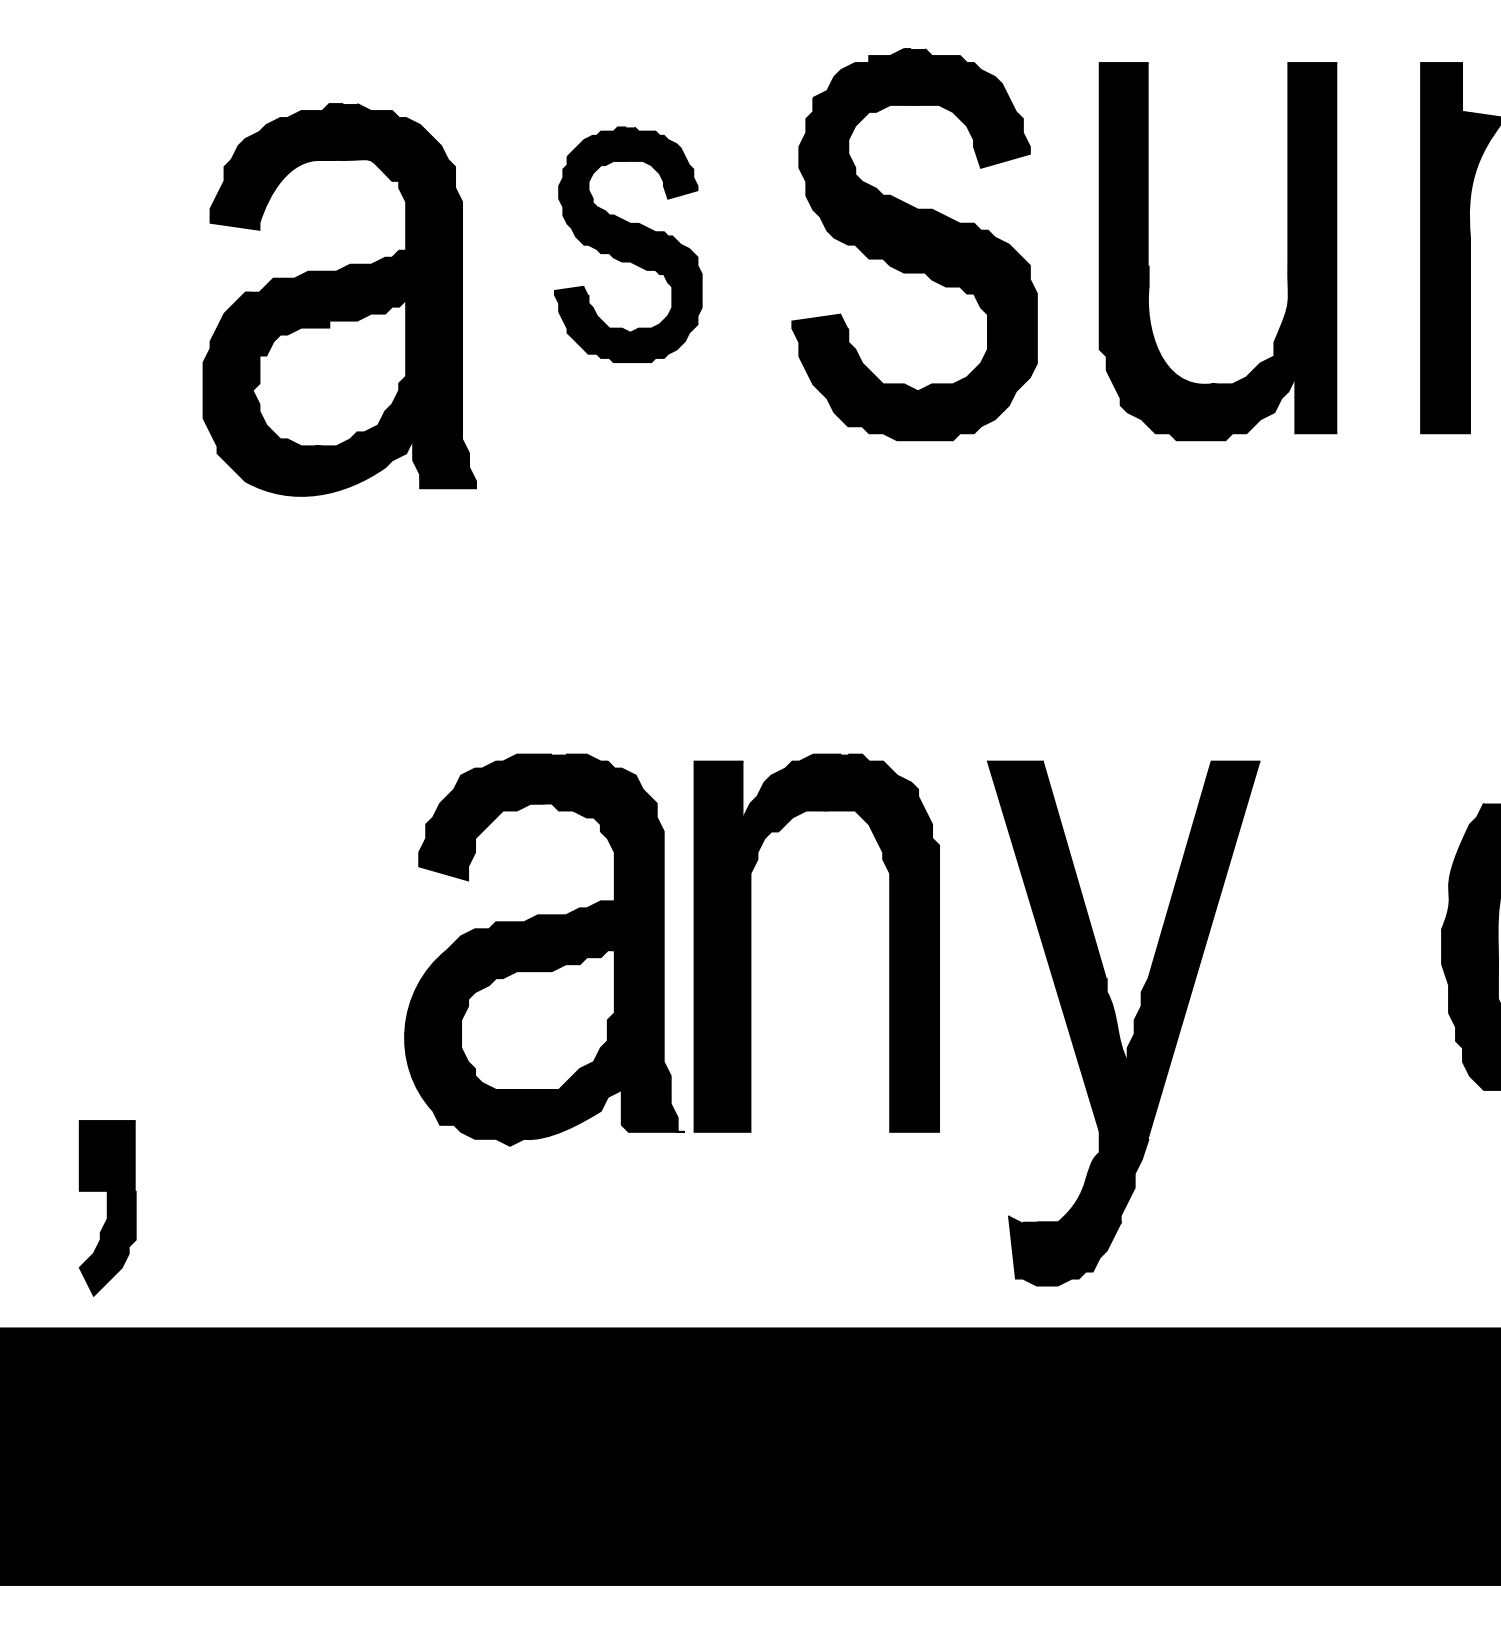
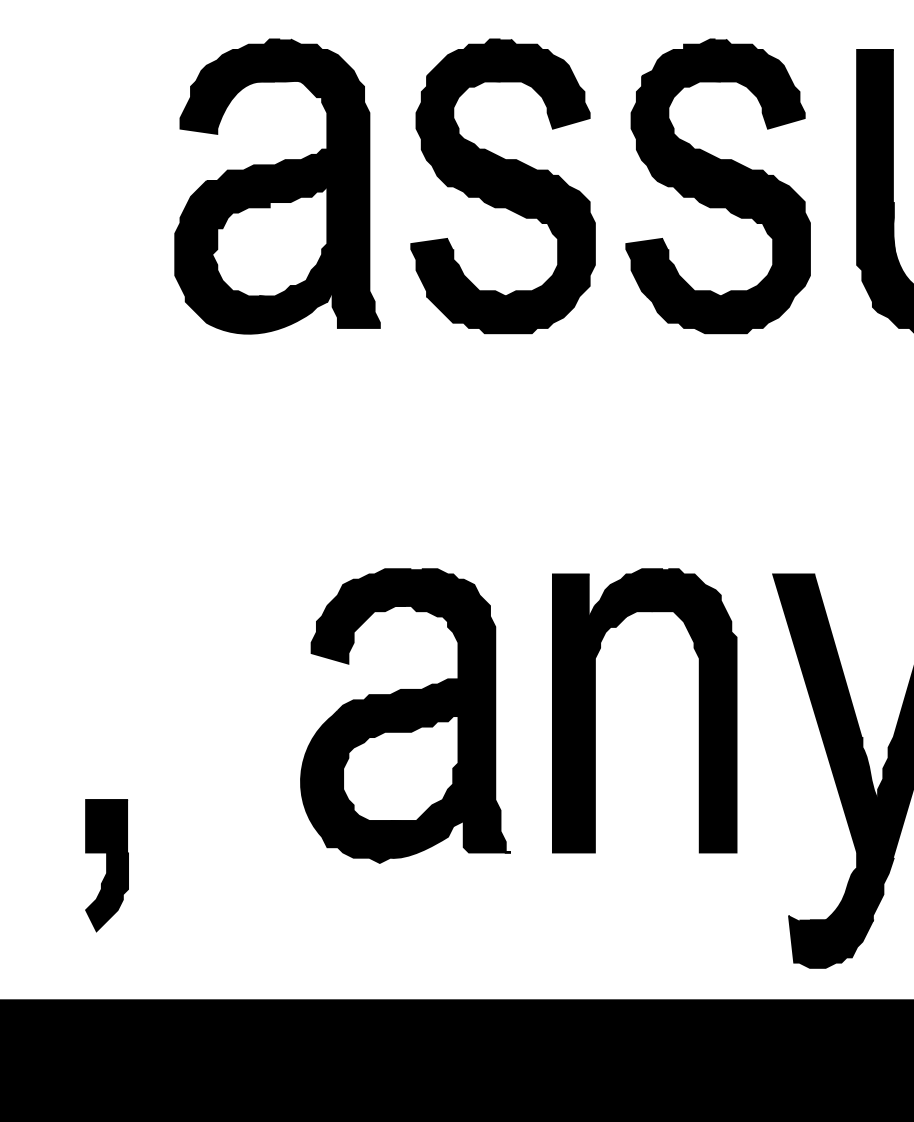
part: (628, 244) -> (503, 186), size x1.67
part: (339, 299) -> (277, 186), moved
part: (544, 949) -> (405, 715), moved
part: (107, 1208) -> (106, 865), moved

